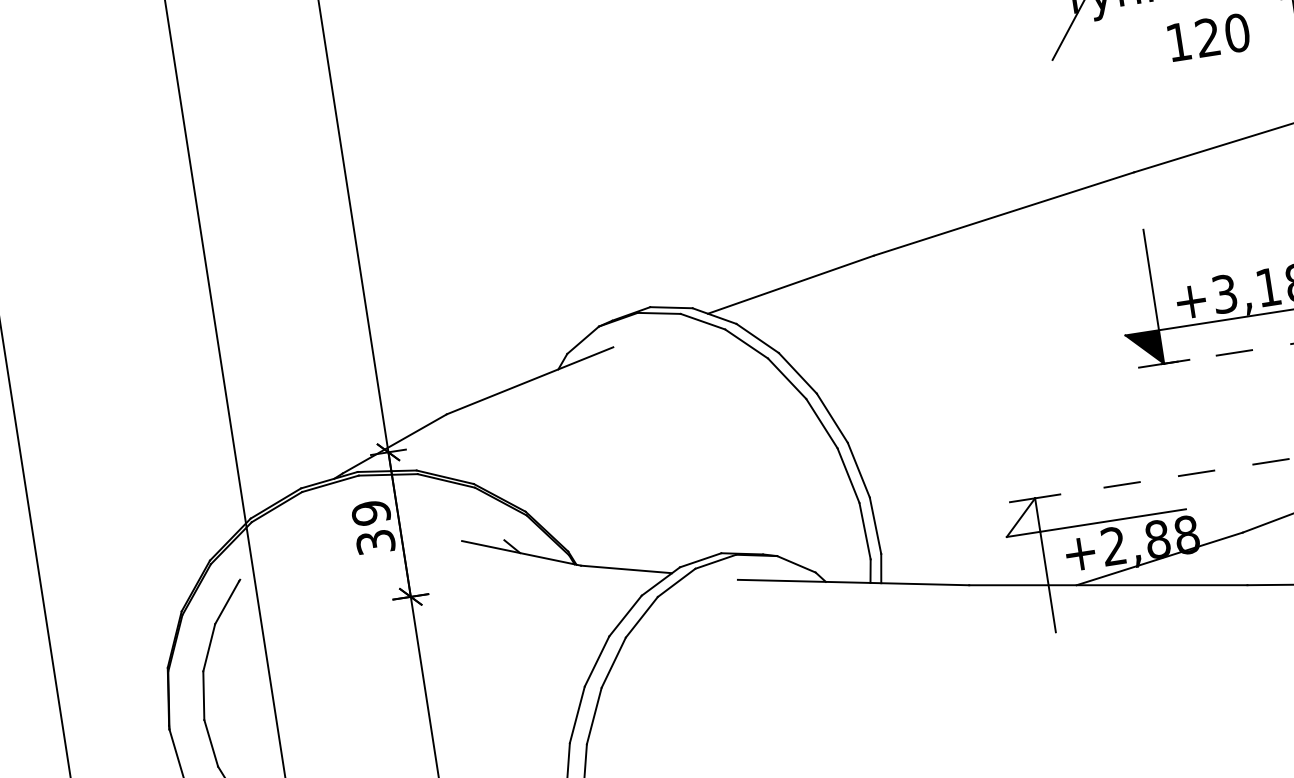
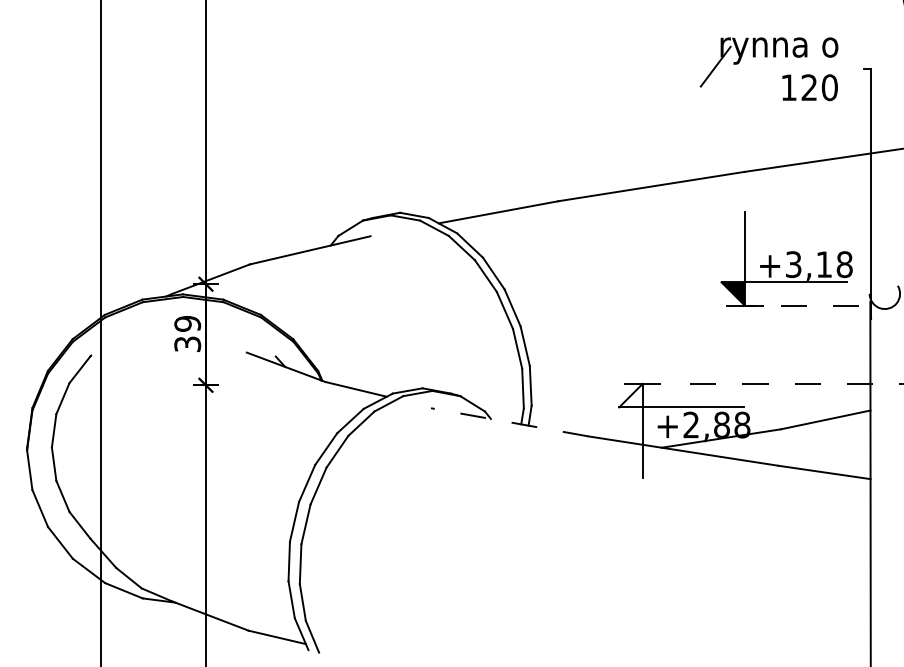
line: (853, 582) -> (509, 422), solid -> dashed

